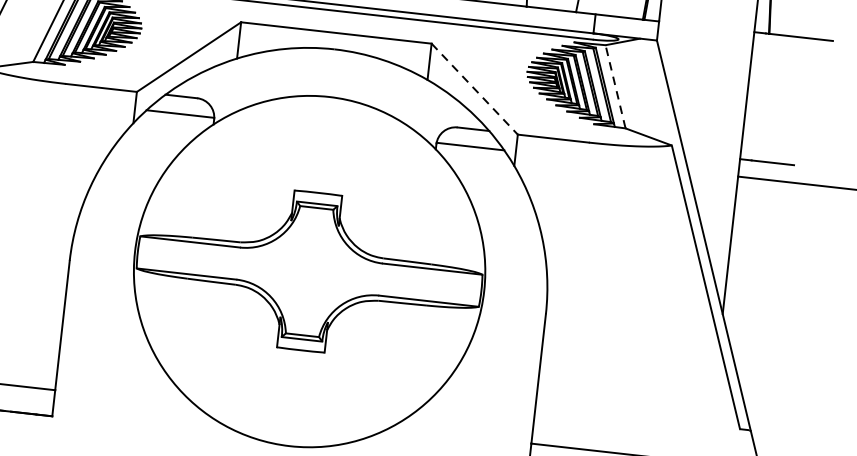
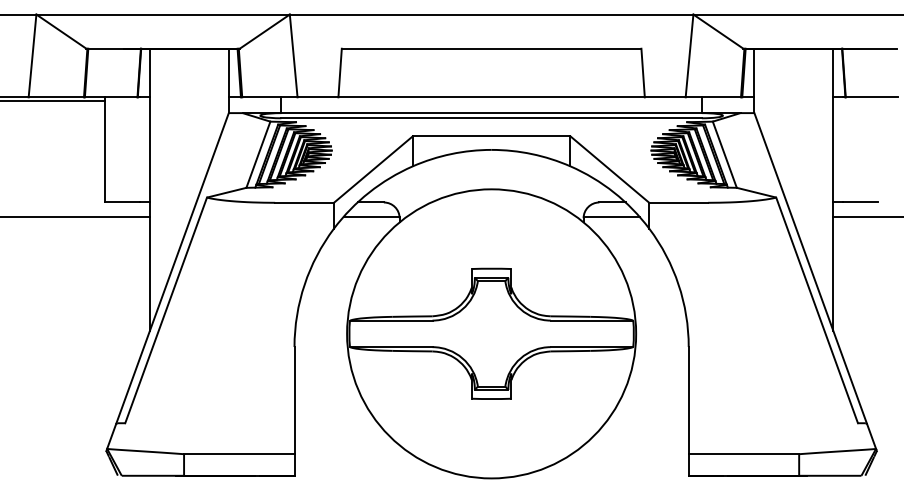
line: (615, 86) -> (724, 154), dashed -> solid
line: (474, 89) -> (609, 169), dashed -> solid

